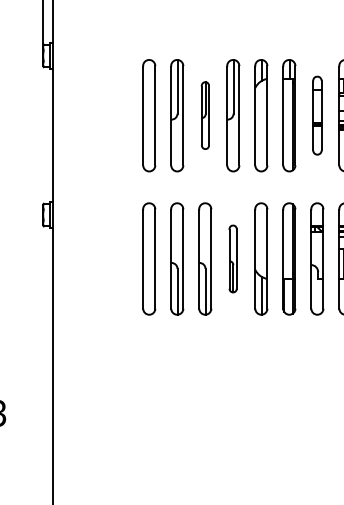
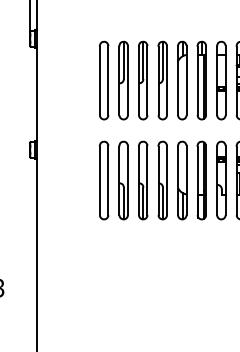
part: (205, 115) -> (143, 80), size x1.67
part: (317, 115) -> (221, 80), size x1.43
part: (232, 258) -> (162, 180), size x1.67

